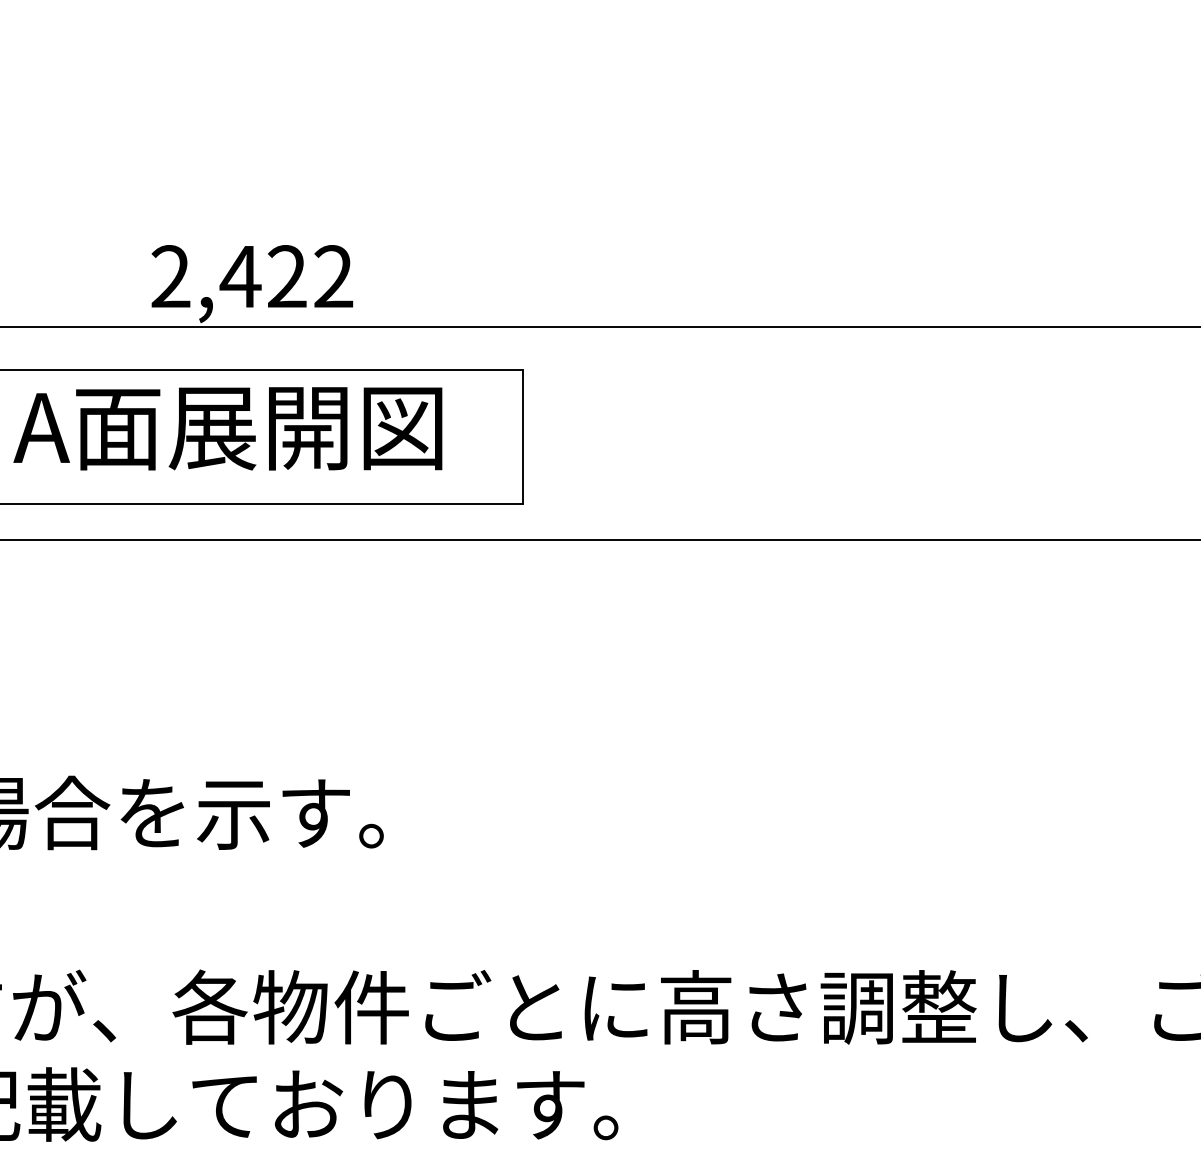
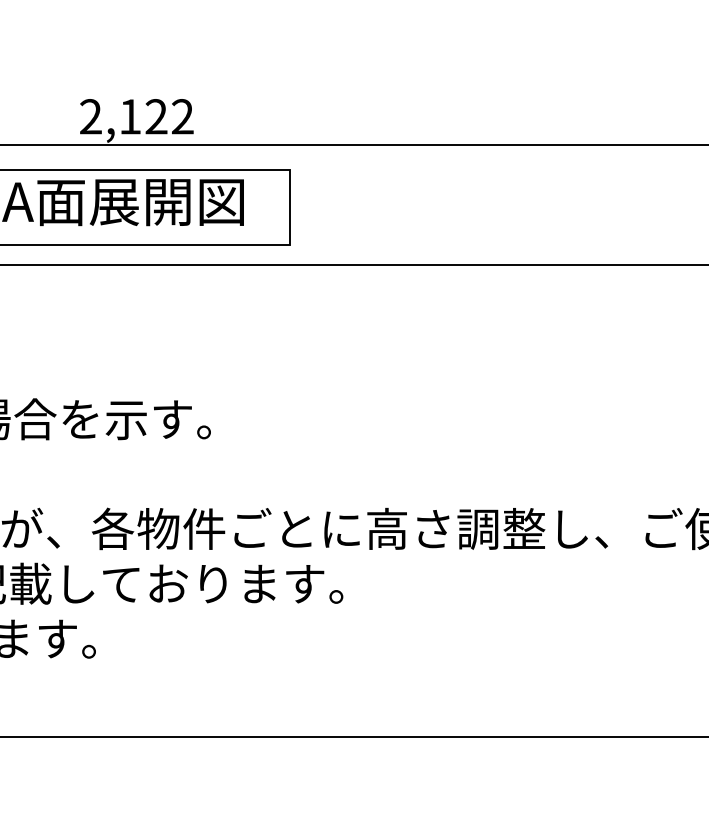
text: (241, 276) -> (130, 116), 2,422 -> 2,122

